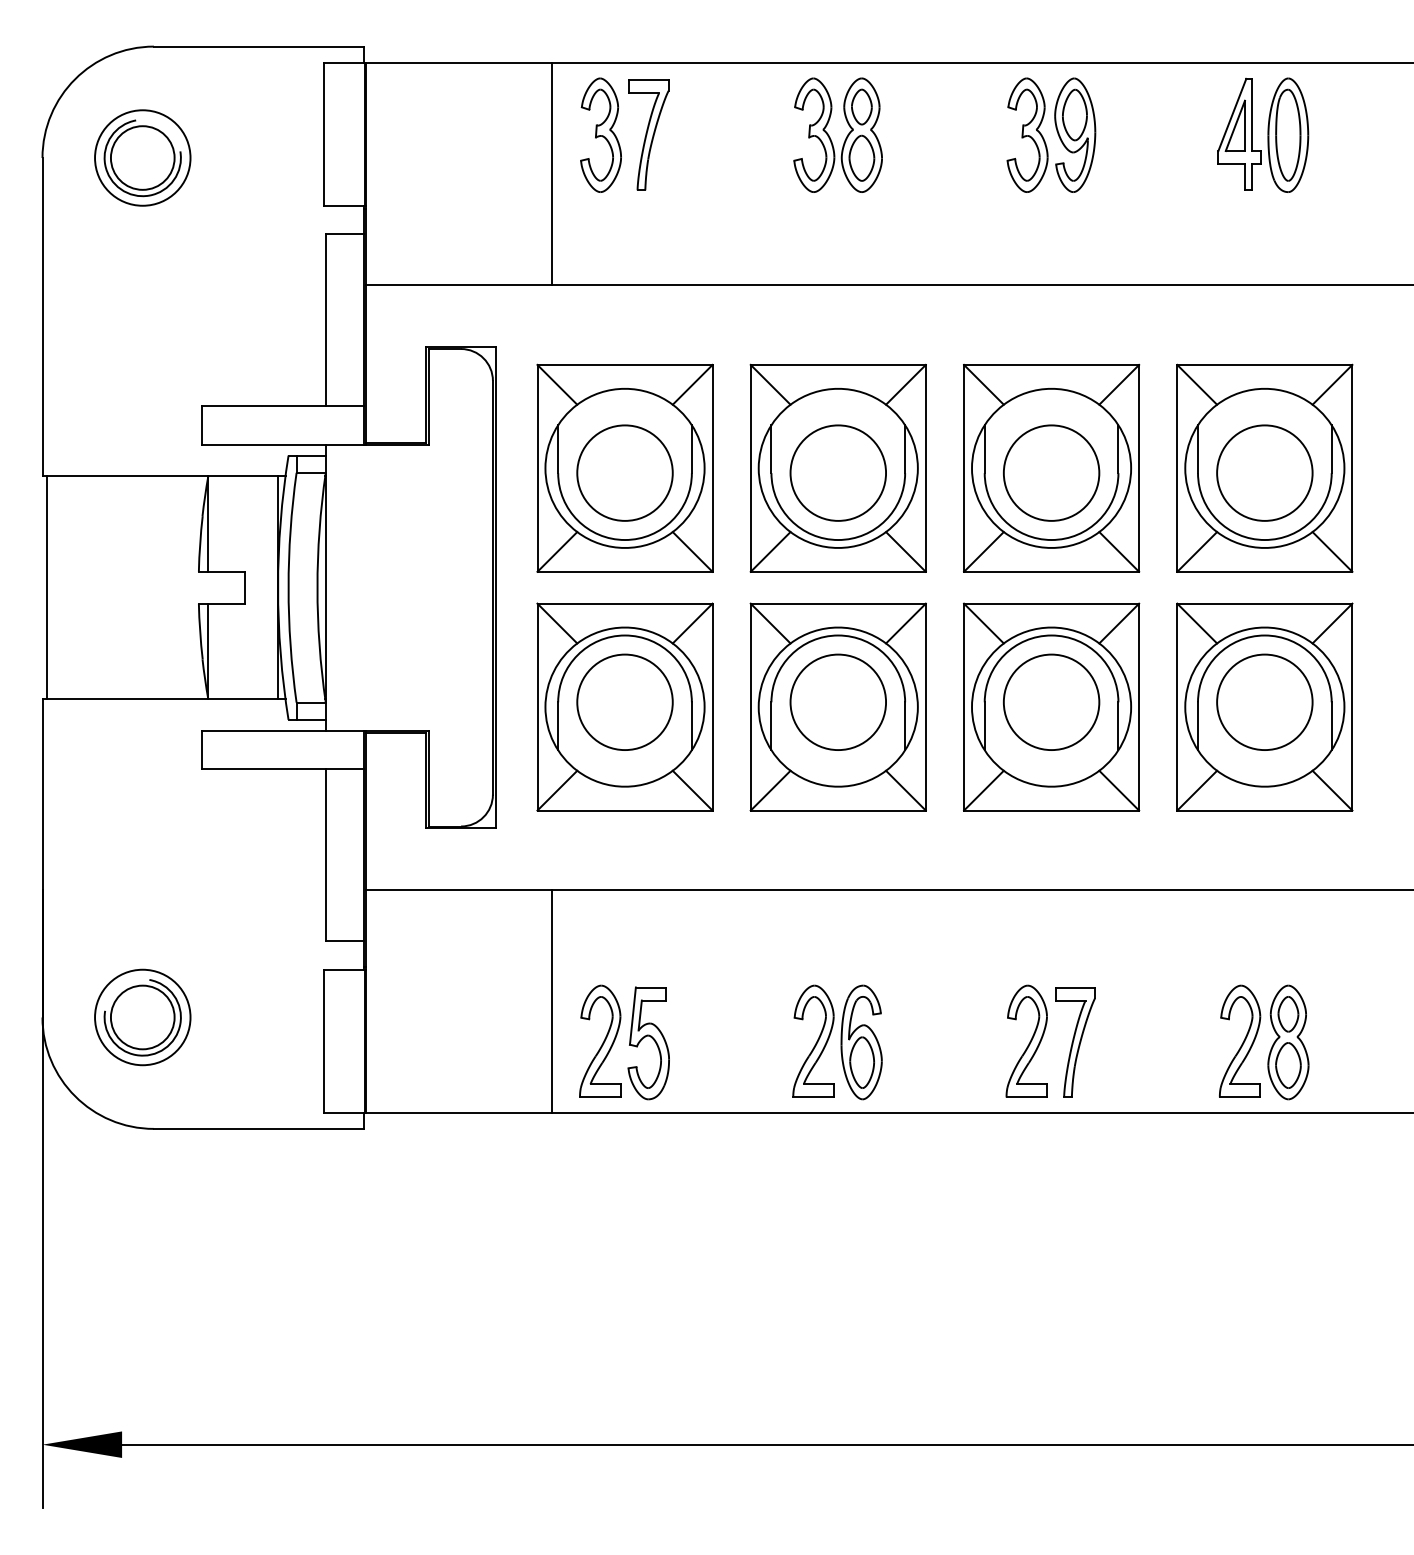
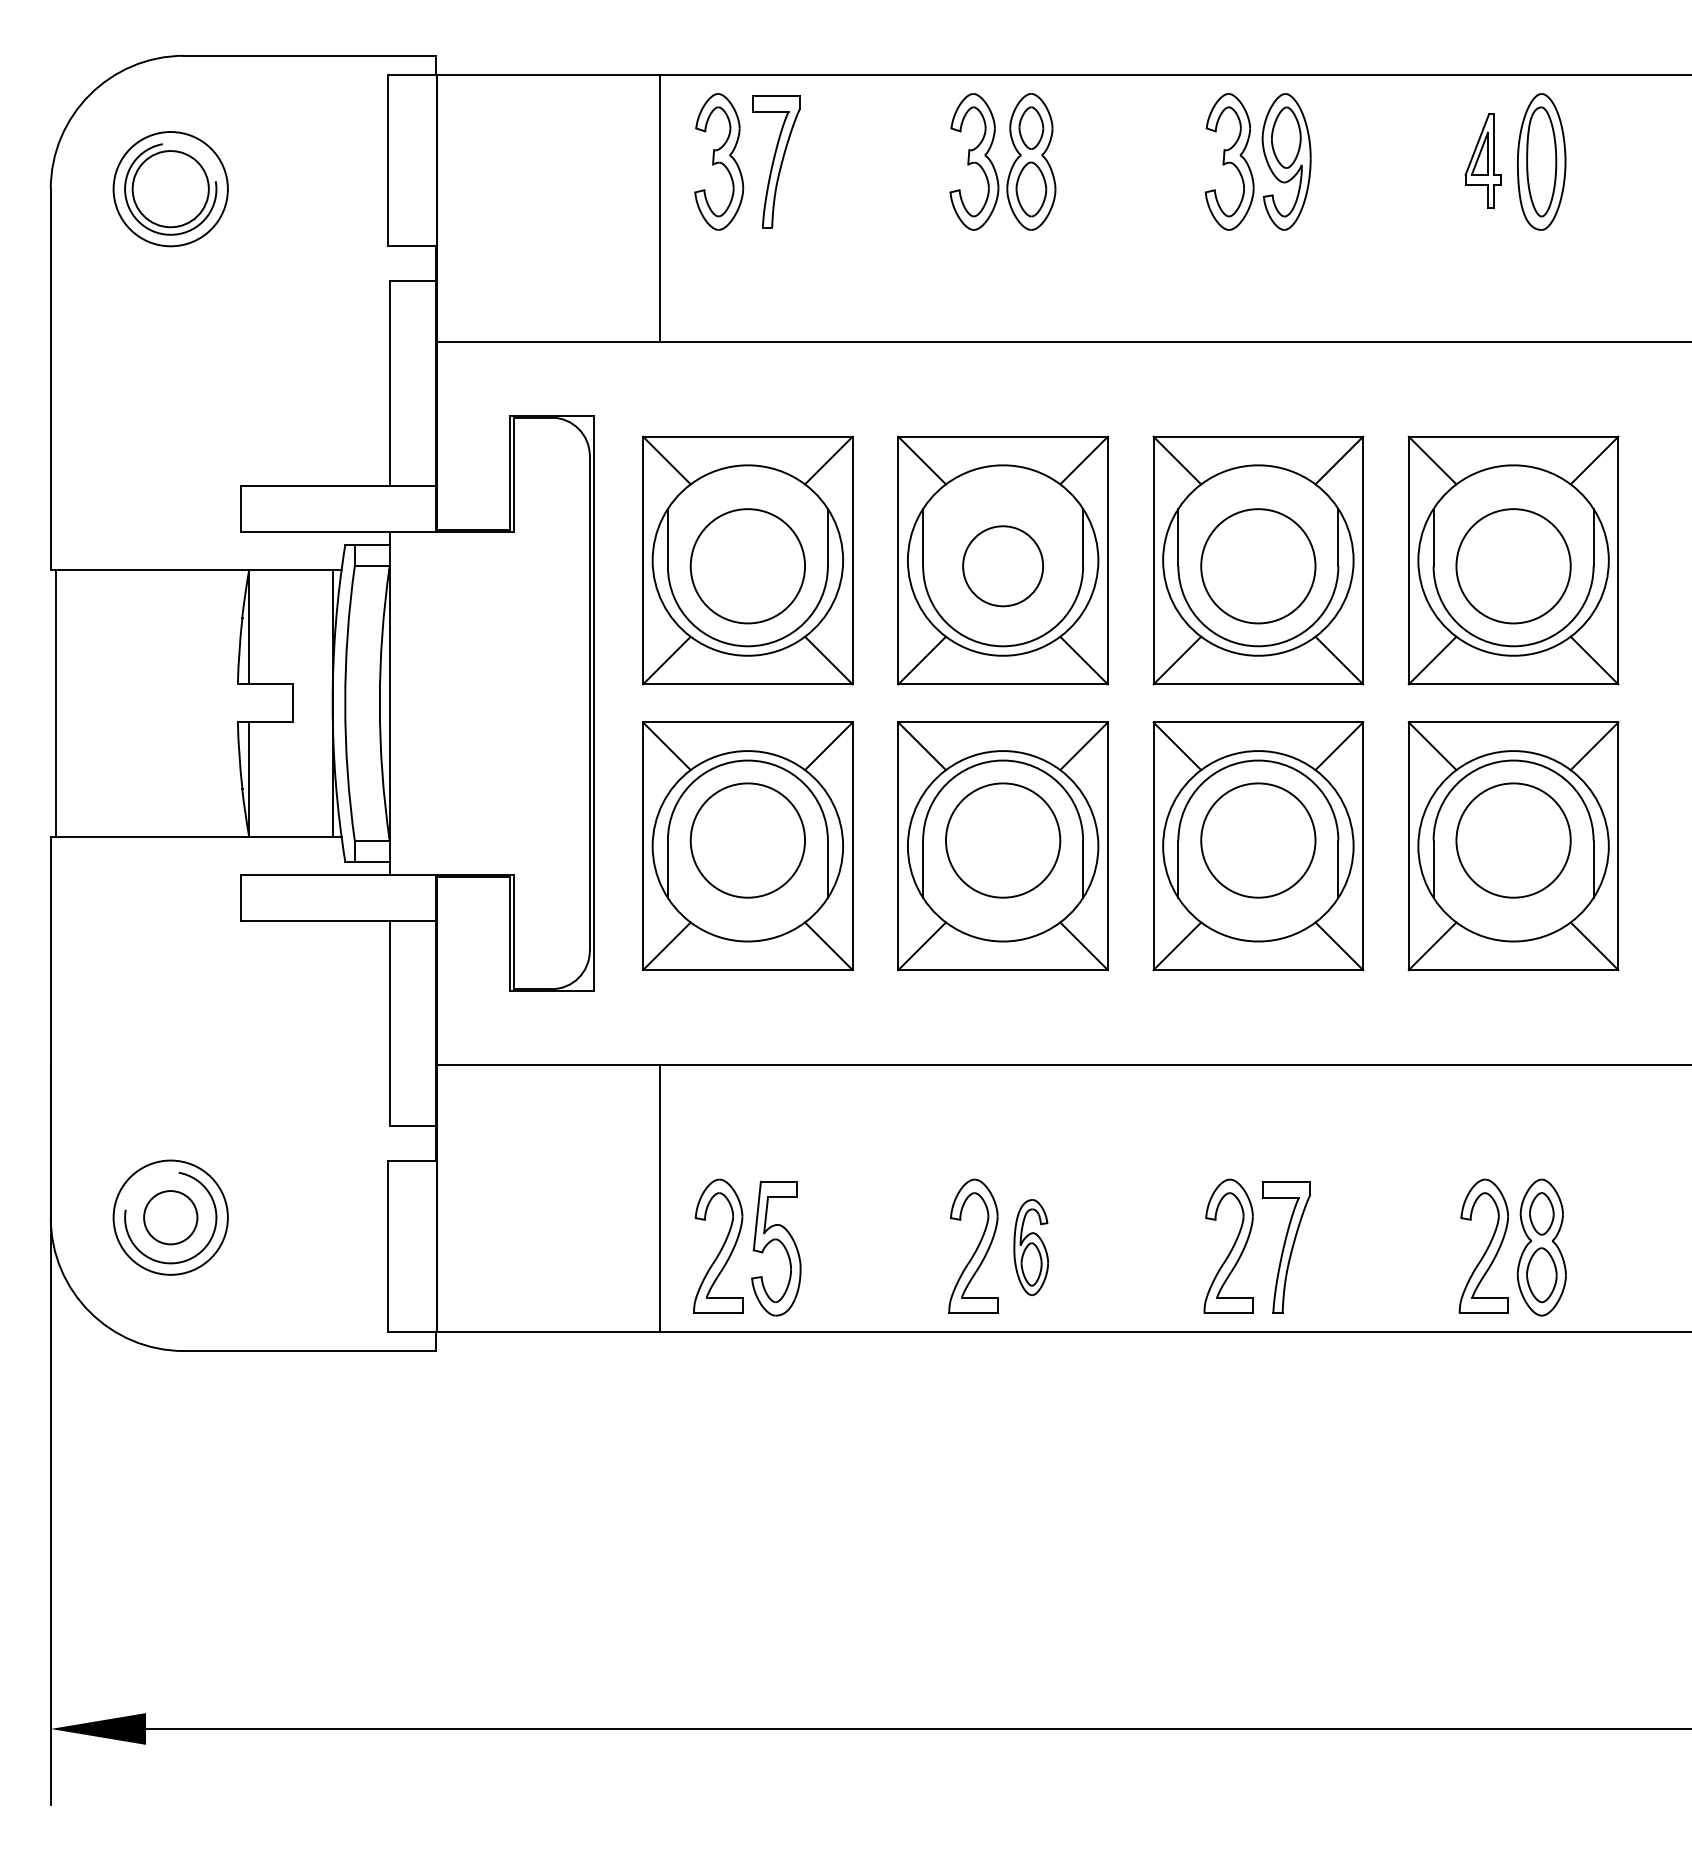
part: (1239, 134) -> (1483, 160), size x0.7
circle: (838, 473) -> (1003, 566), size x0.7
circle: (142, 1017) -> (170, 1217), size x0.7
part: (862, 1042) -> (1031, 1247), size x0.7

